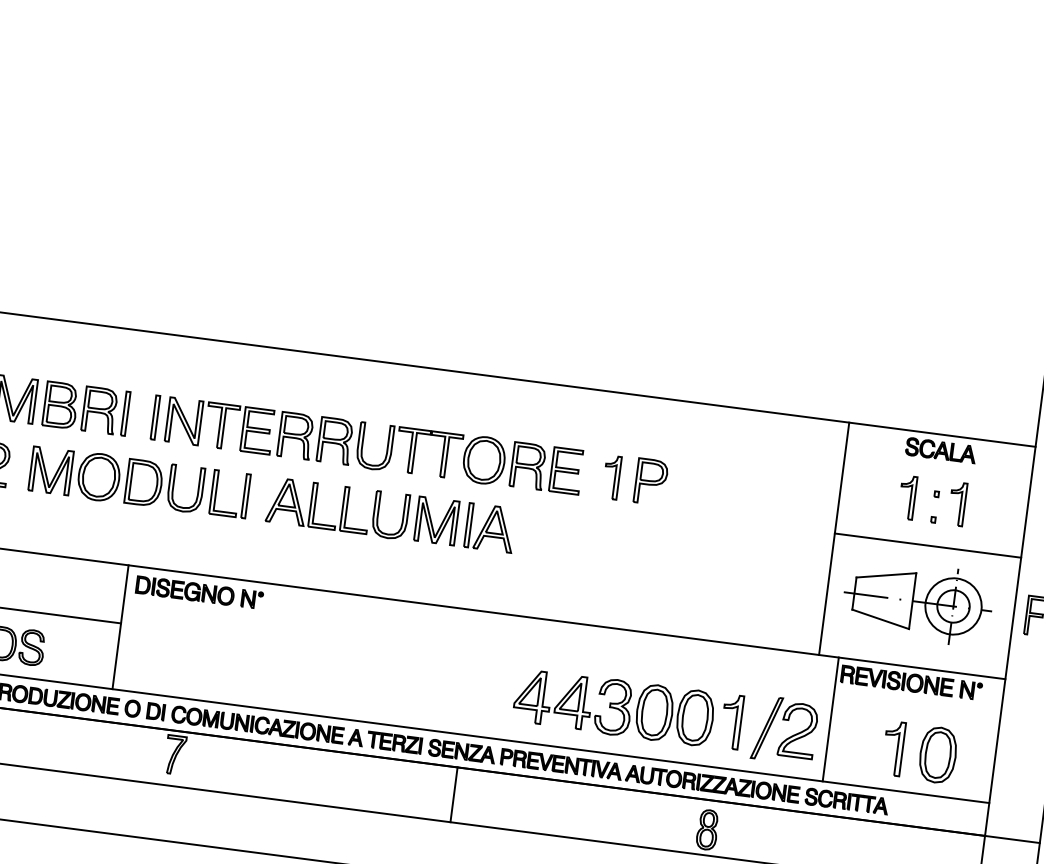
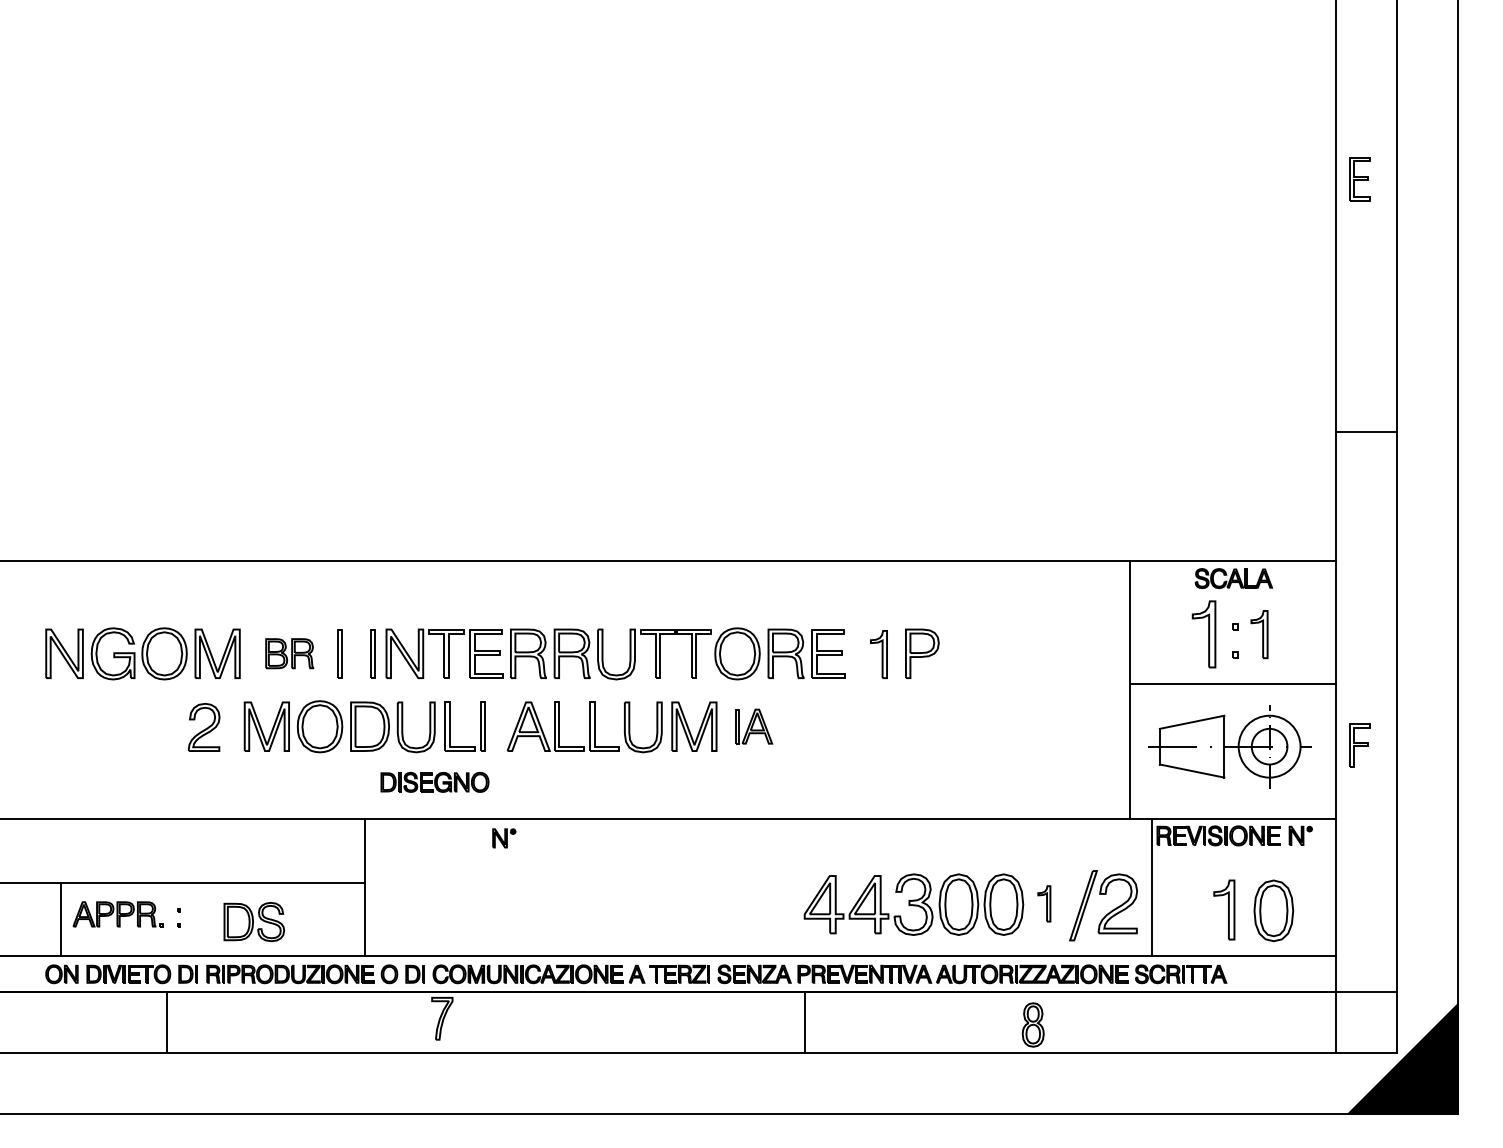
part: (80, 407) -> (289, 653), size x0.6
part: (907, 497) -> (1203, 634), size x1.4
part: (490, 527) -> (753, 726), size x0.7
part: (184, 589) -> (434, 781), moved
part: (732, 721) -> (1044, 903), size x0.6
line: (453, 794) -> (804, 1022), moved

